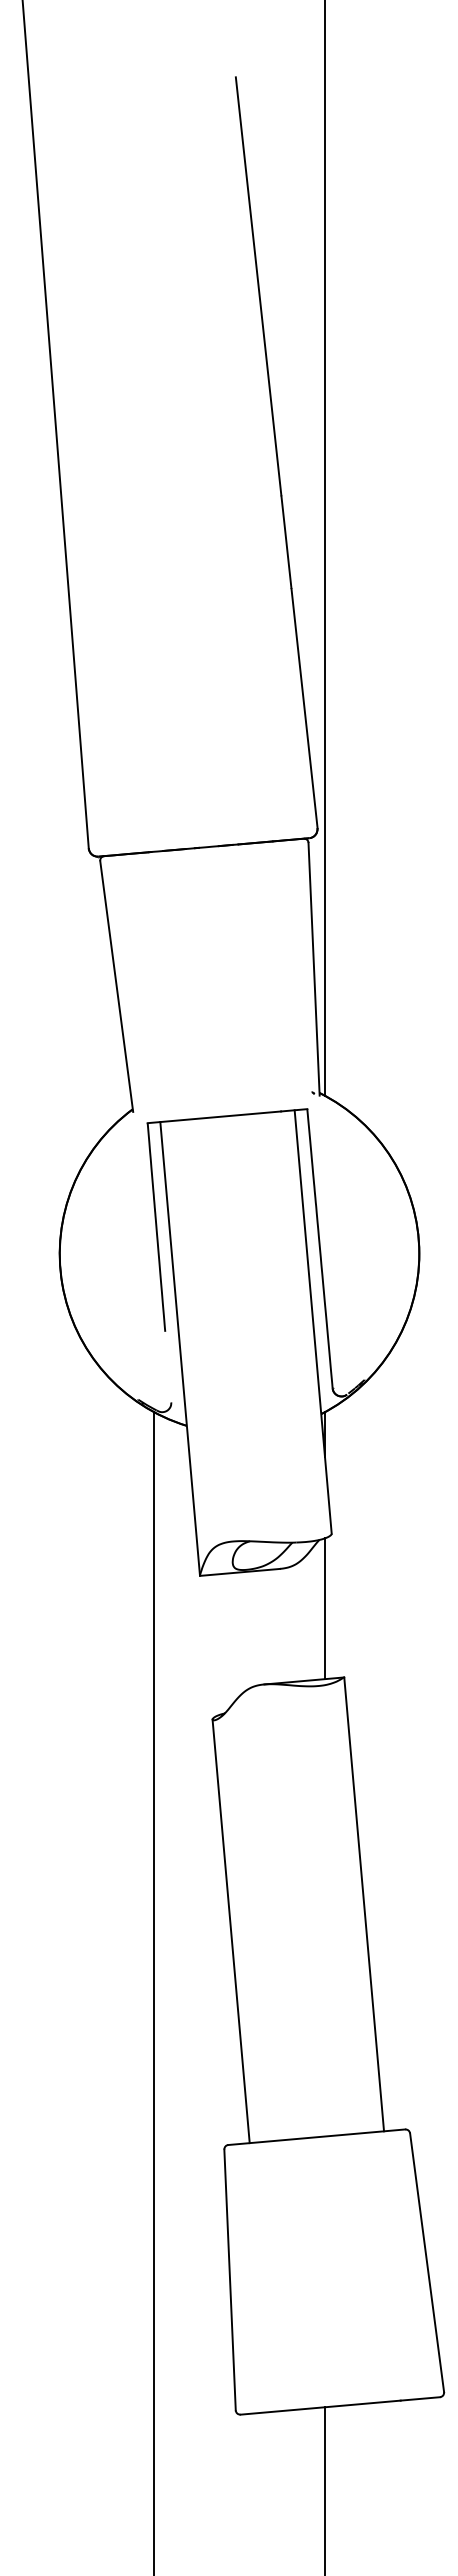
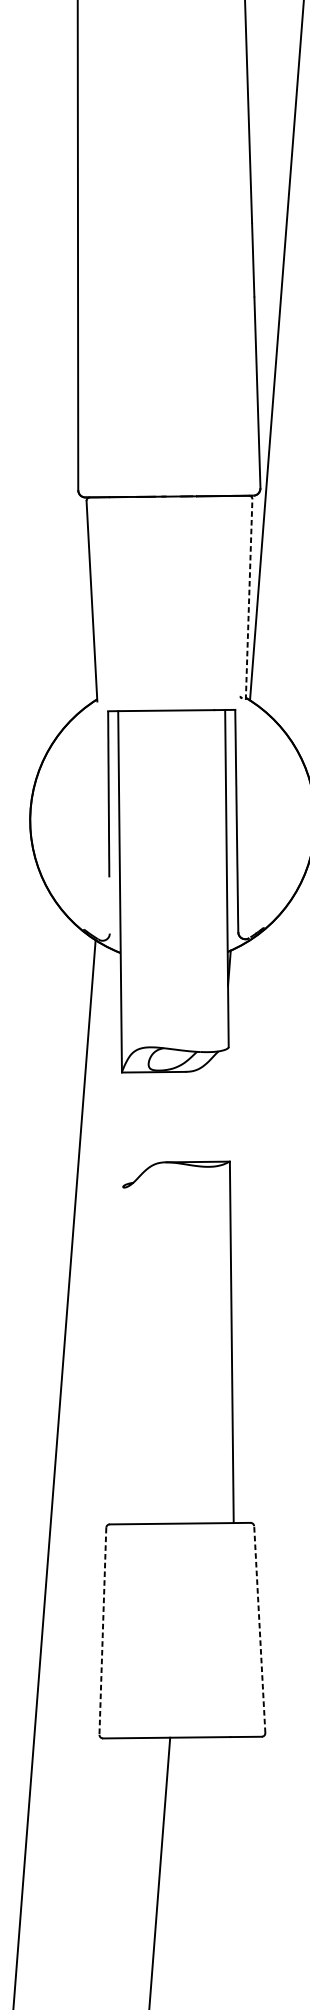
line: (314, 968) -> (249, 599), solid -> dashed
line: (324, 1608) -> (218, 1105), removed
line: (230, 1931) -> (124, 1355), removed
line: (427, 2262) -> (260, 1629), solid -> dashed
line: (230, 2280) -> (103, 1631), solid -> dashed

